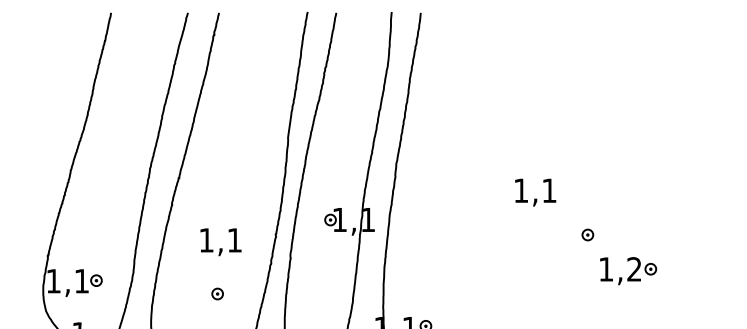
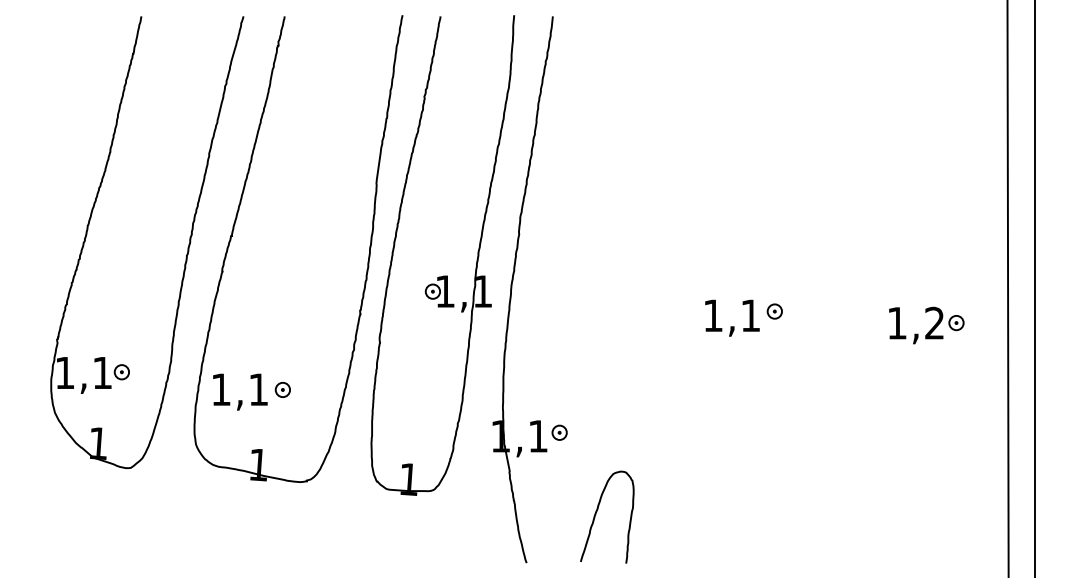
text: (535, 192) -> (732, 317), moved
text: (221, 241) -> (240, 391), moved
part: (628, 271) -> (926, 325), moved

